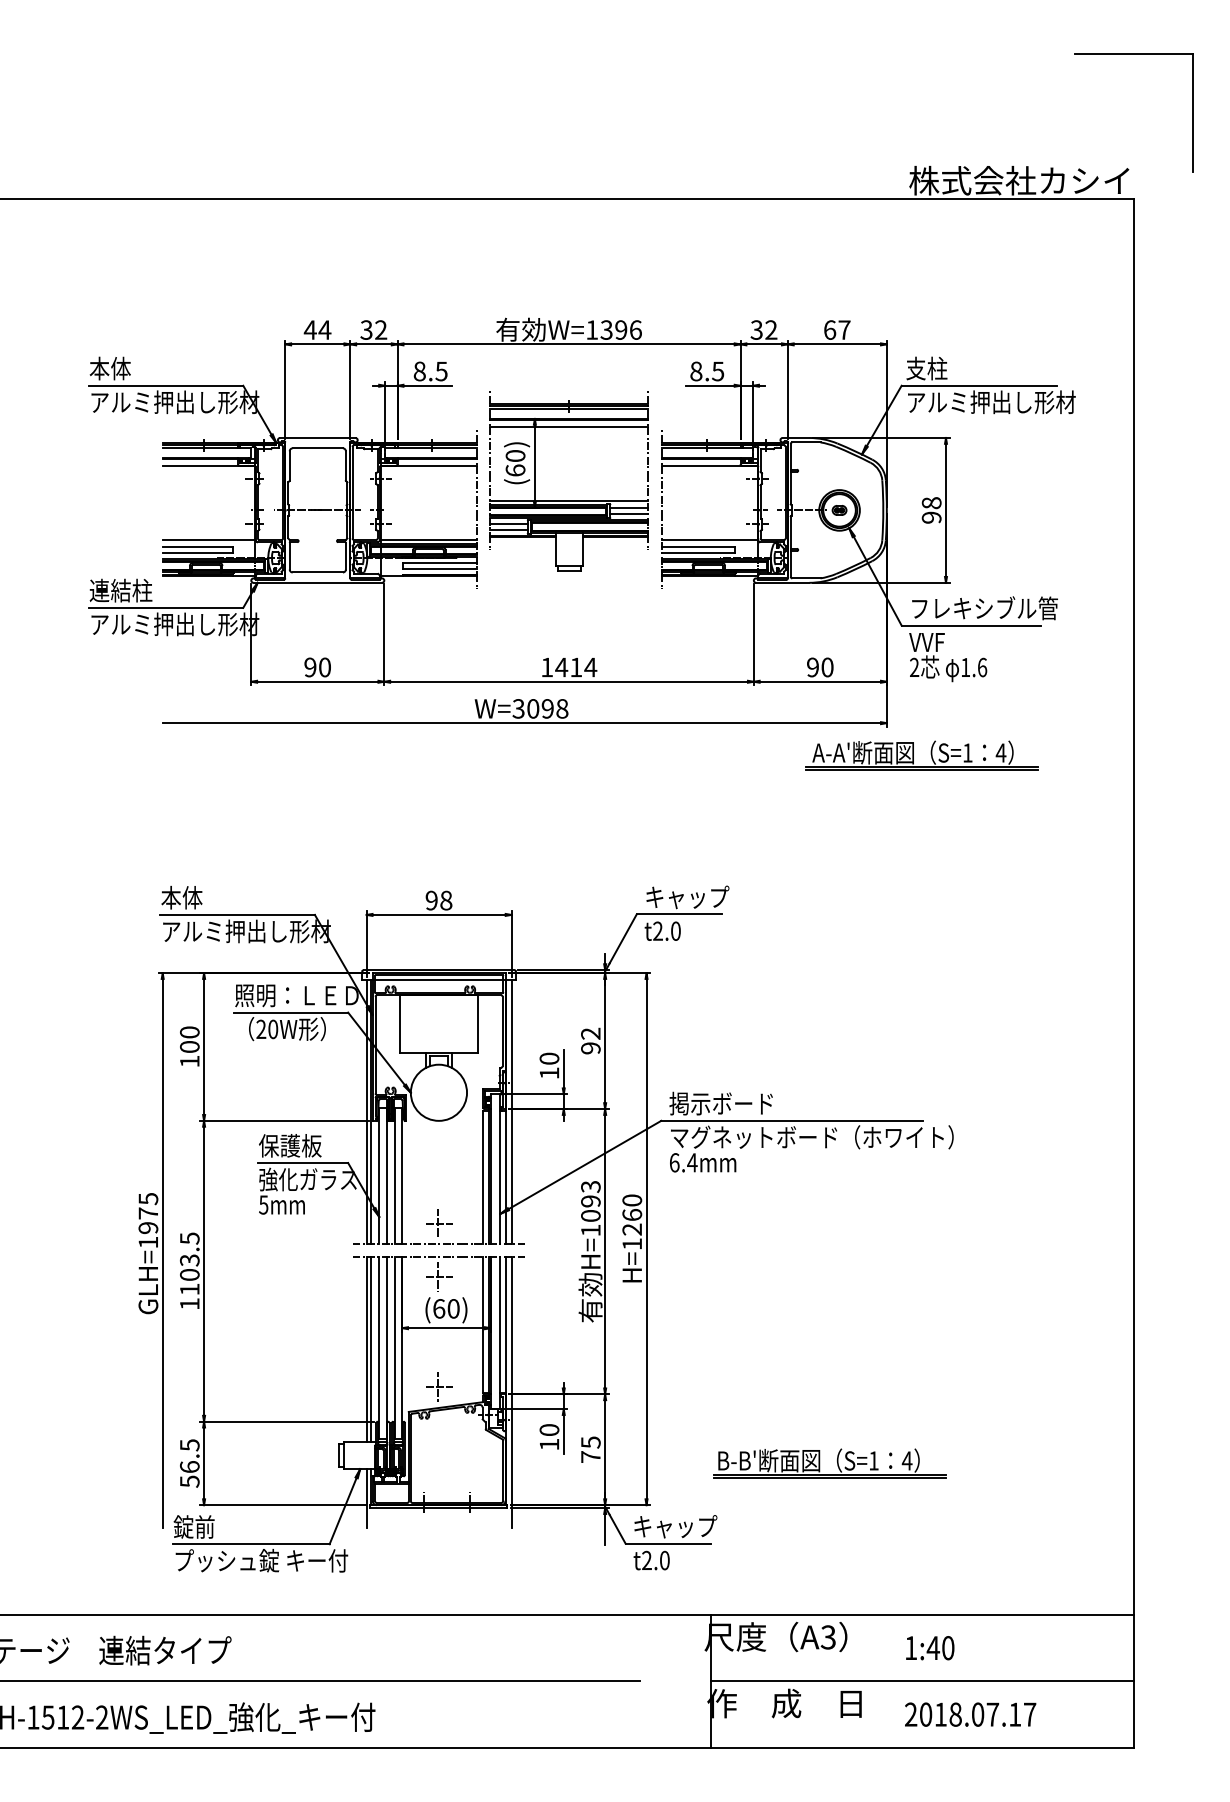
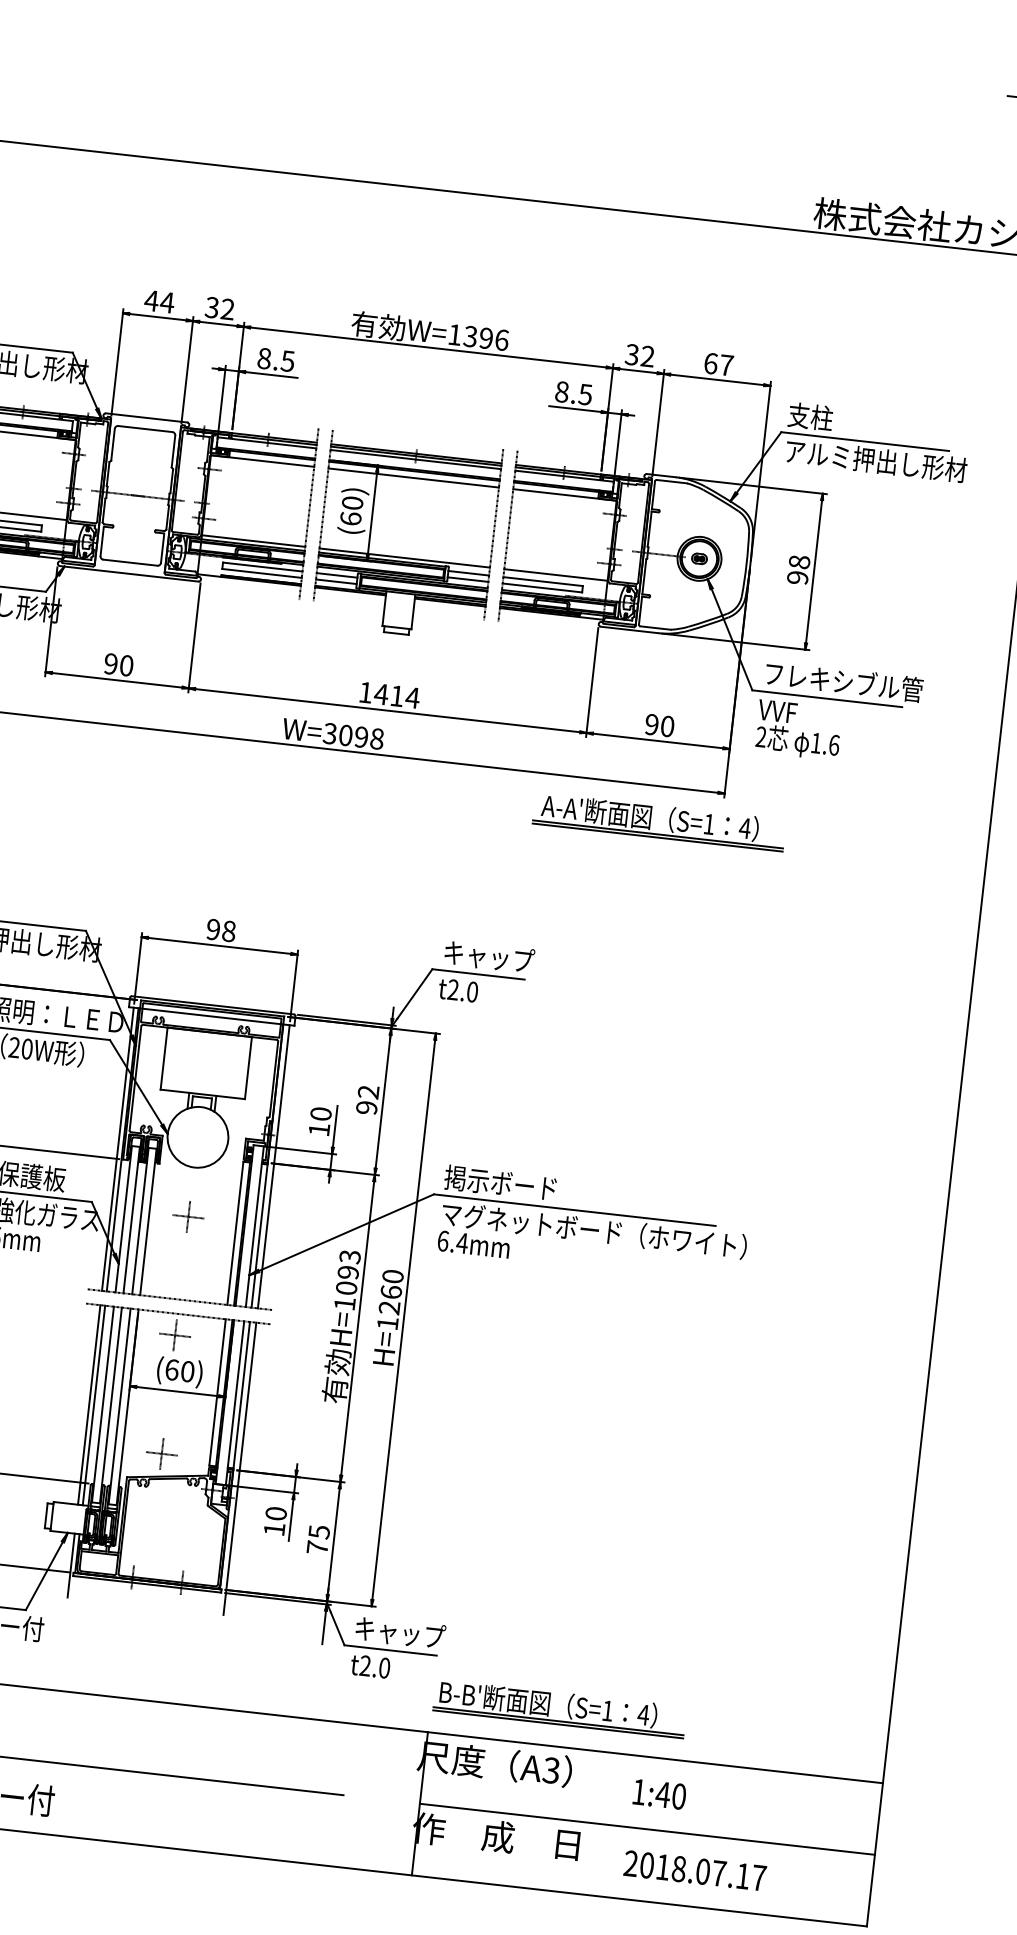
part: (568, 500) -> (404, 557), moved
part: (913, 755) -> (650, 820), moved
part: (439, 1222) -> (189, 1215), moved
part: (837, 1463) -> (568, 1709), moved

